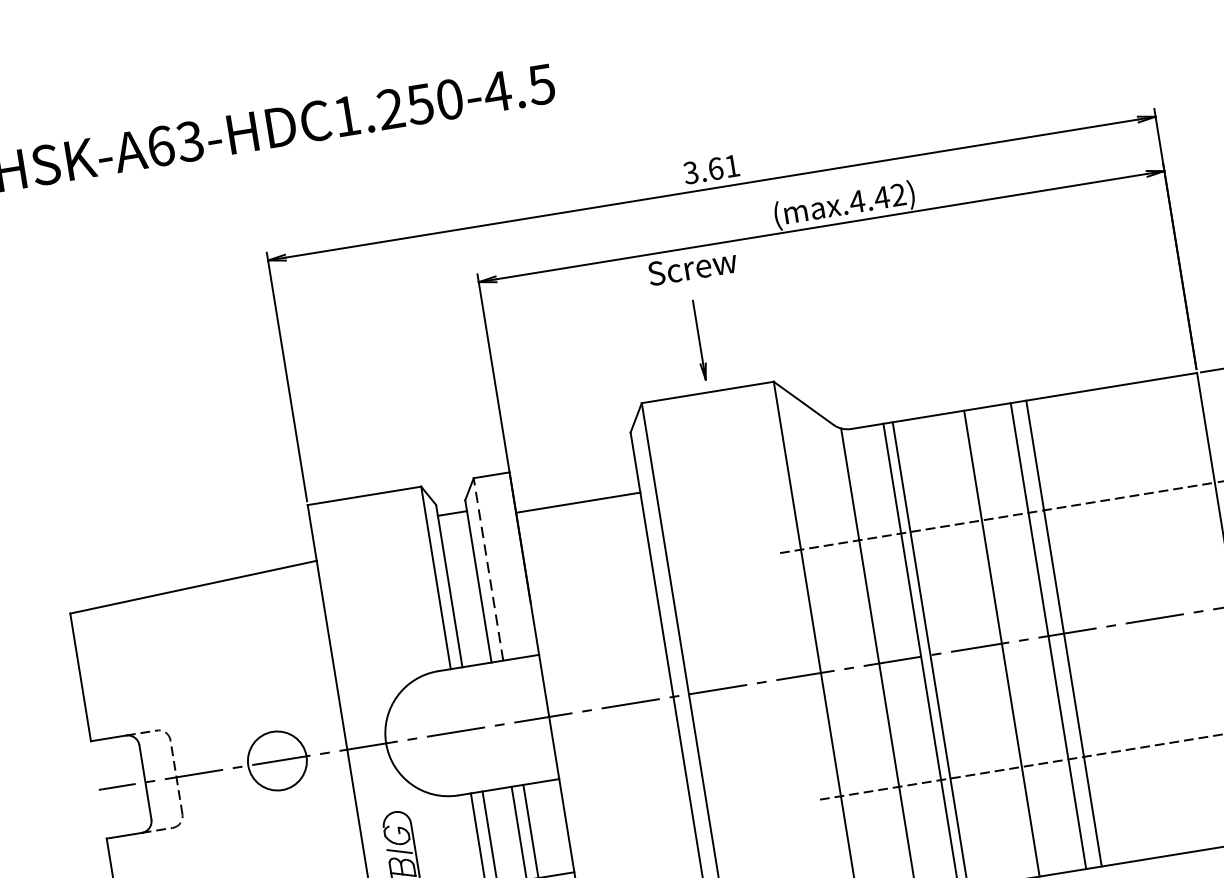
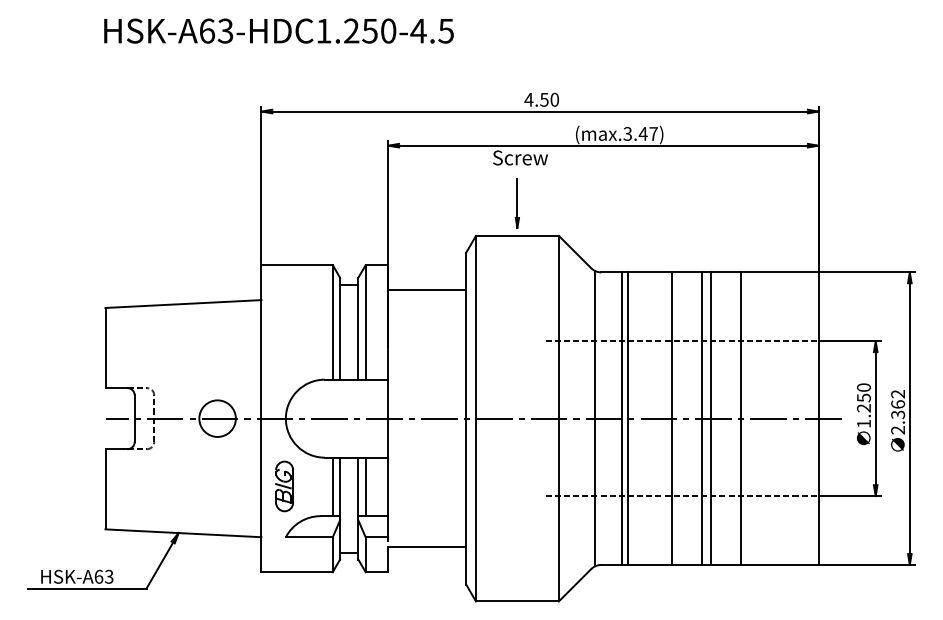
text: (710, 169) -> (541, 99), 3.61 -> 4.50
text: (877, 197) -> (640, 133), (max.4.42) -> (max.3.47)
line: (487, 568) -> (365, 321), dashed -> solid
line: (1110, 625) -> (740, 418), added

